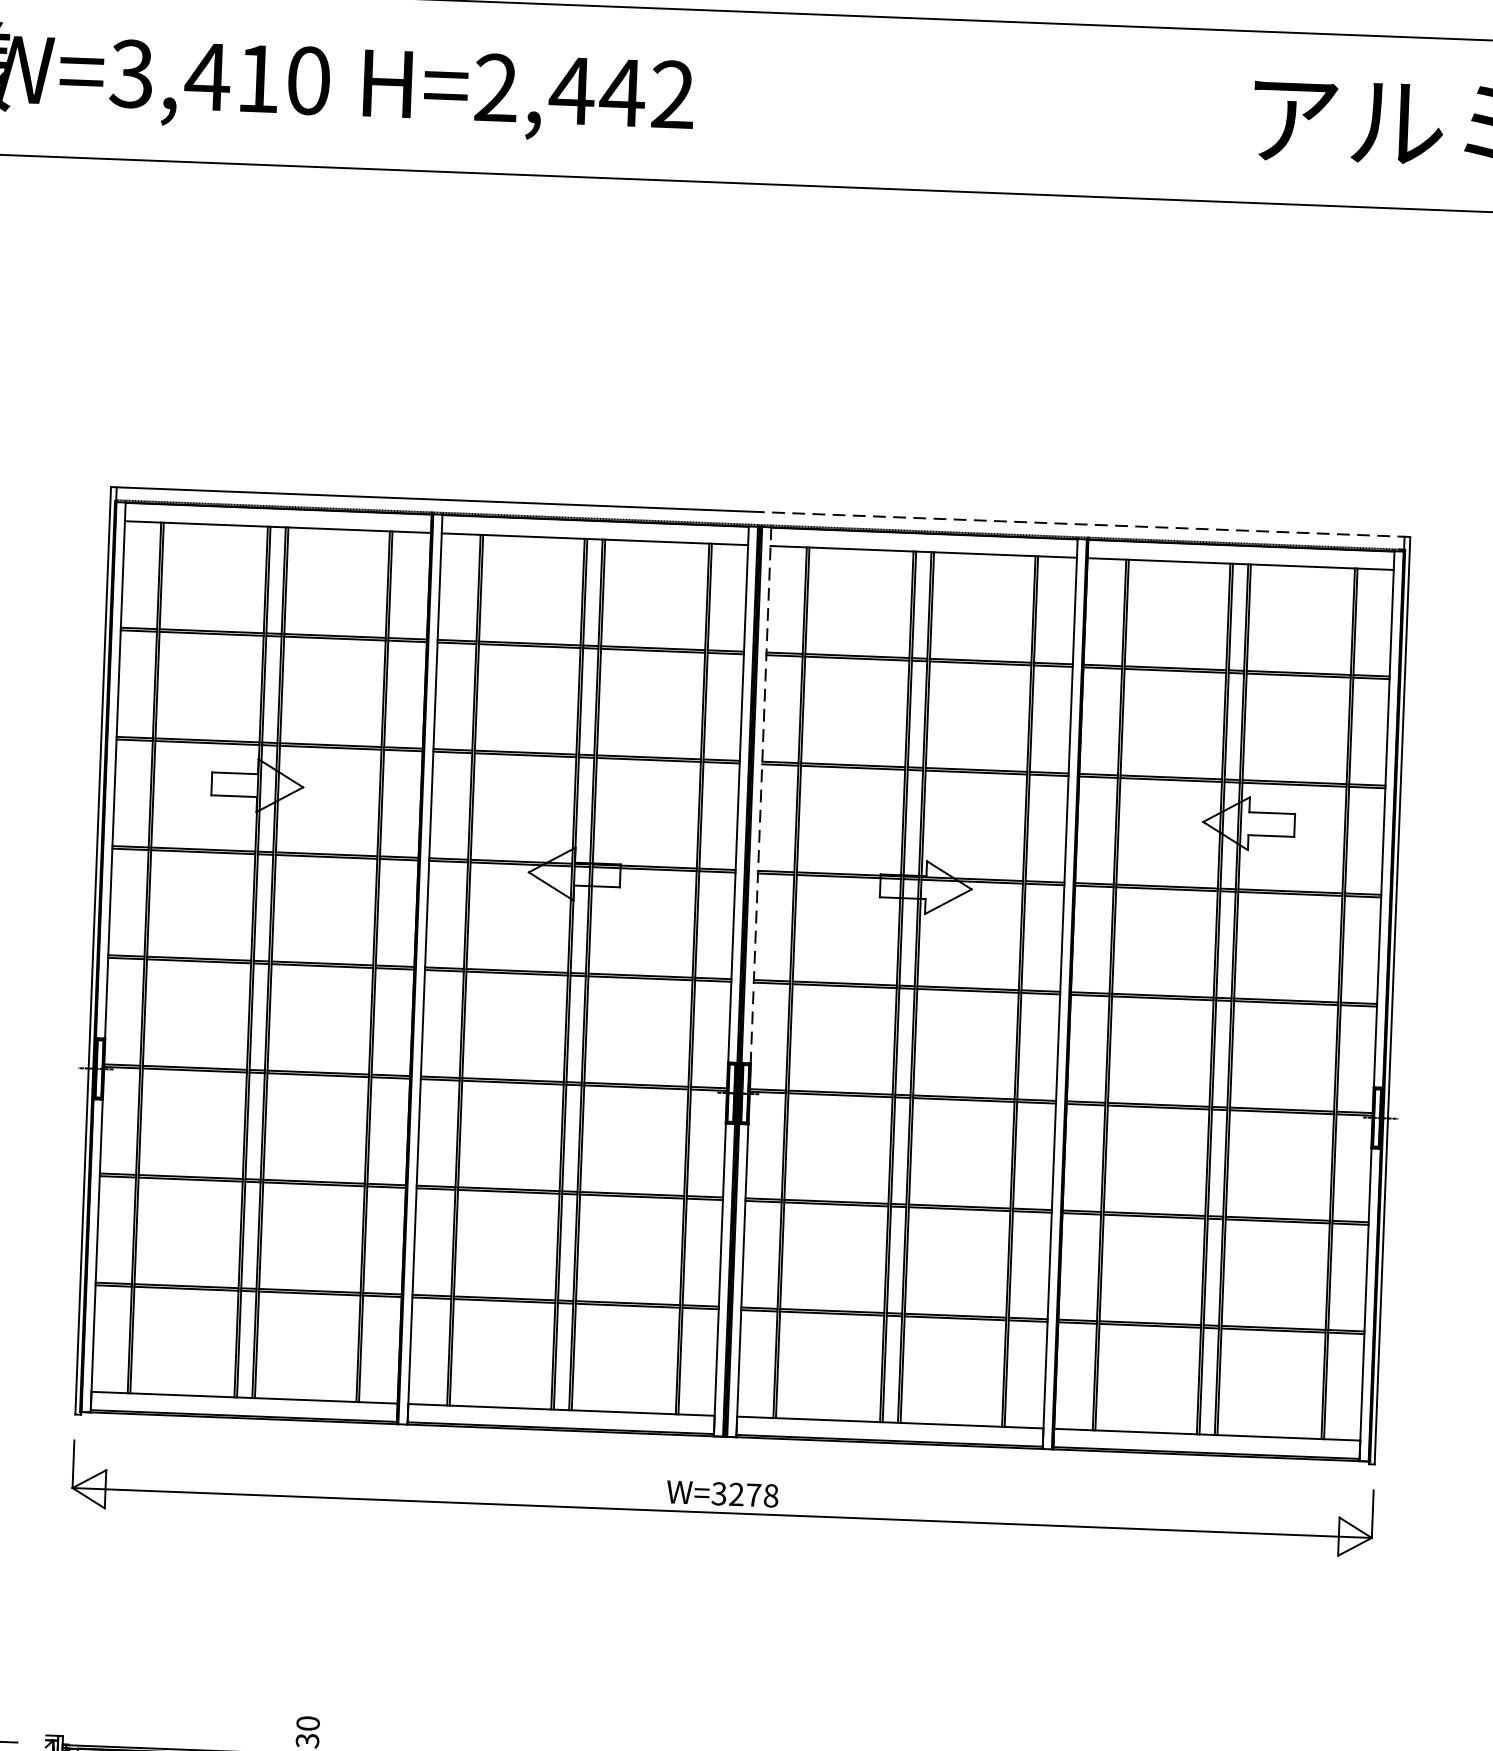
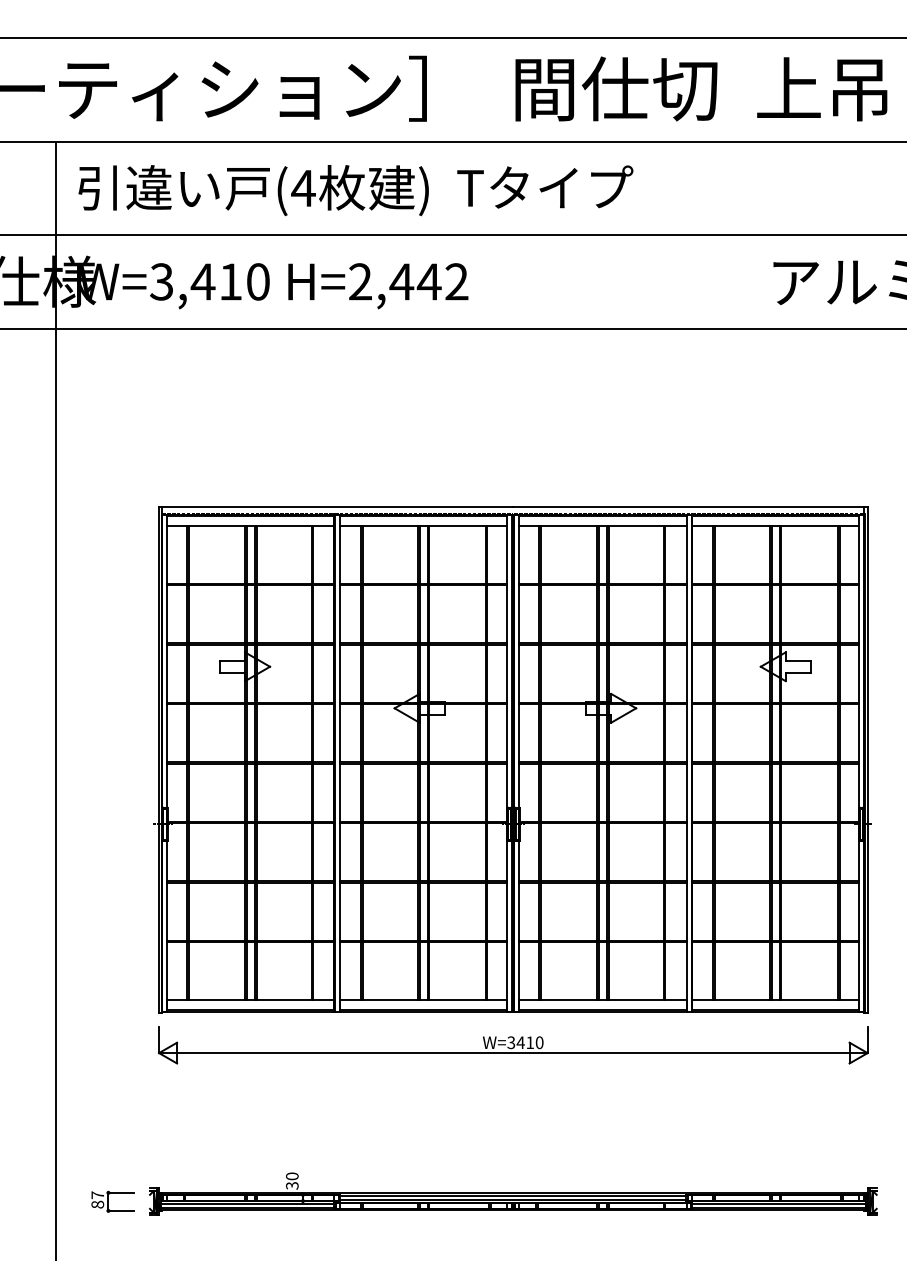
line: (1083, 524) -> (689, 507), dashed -> solid
line: (761, 797) -> (519, 662), dashed -> solid
text: (752, 1494) -> (529, 1042), W=3278 -> W=3410

